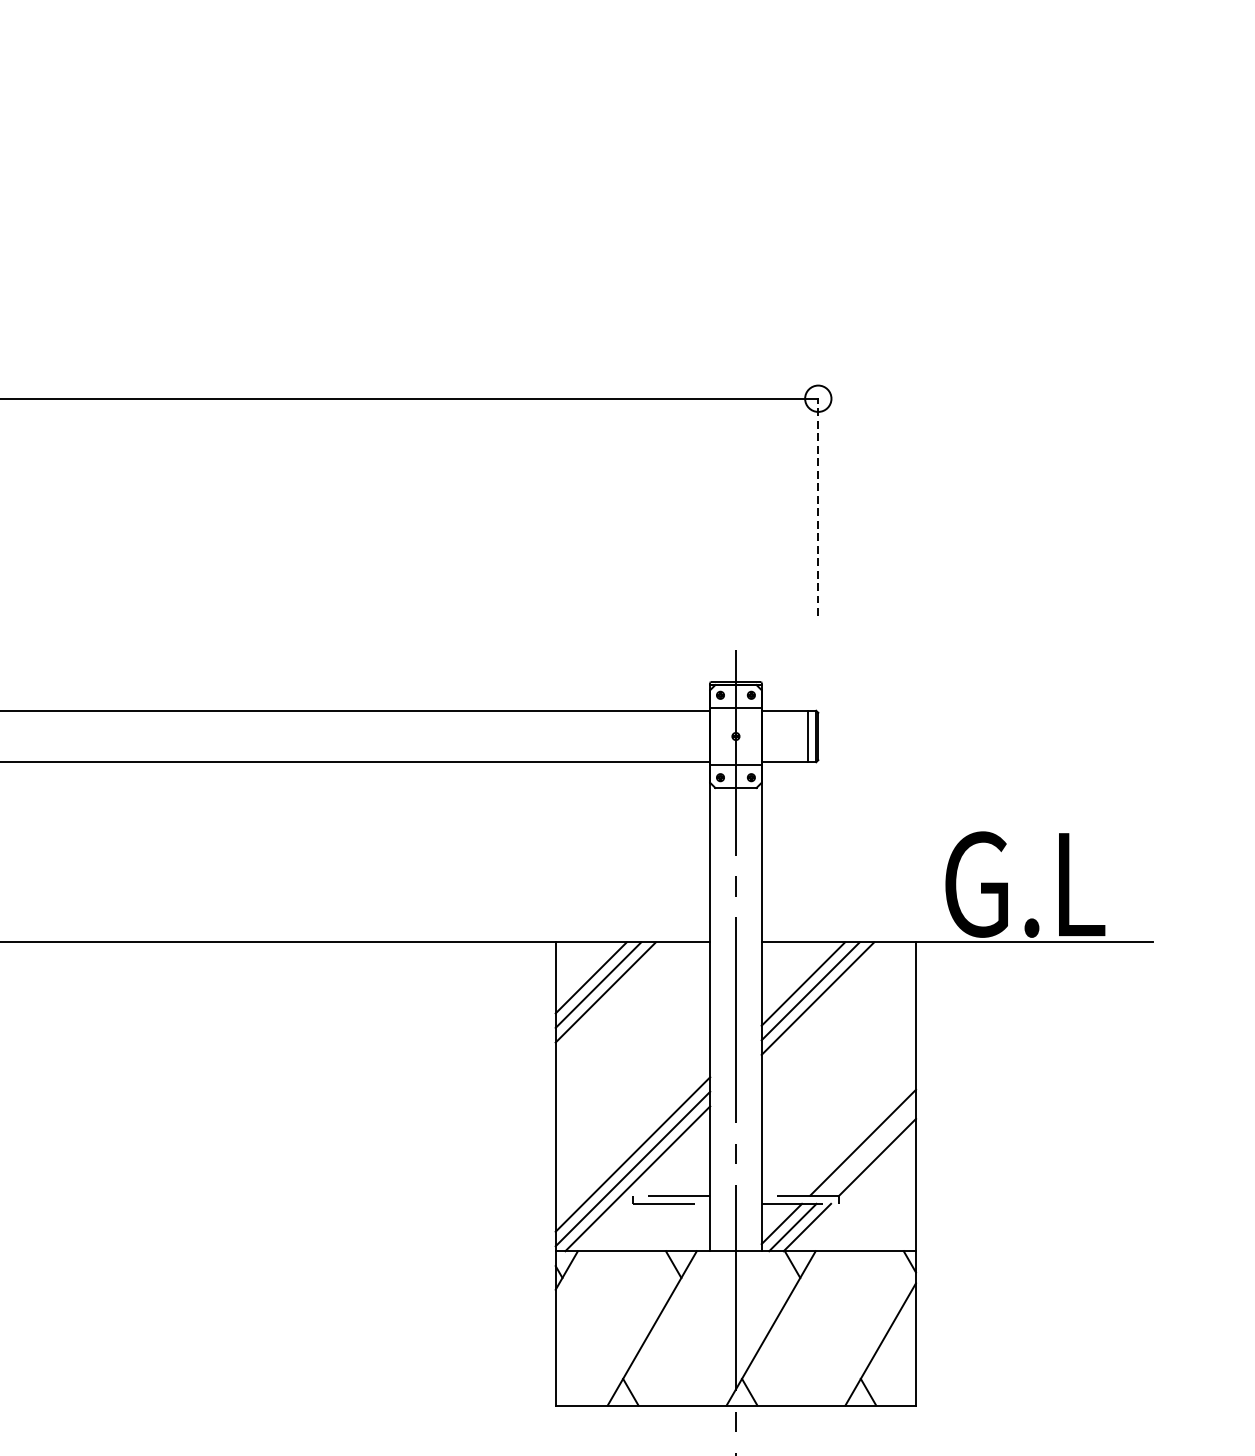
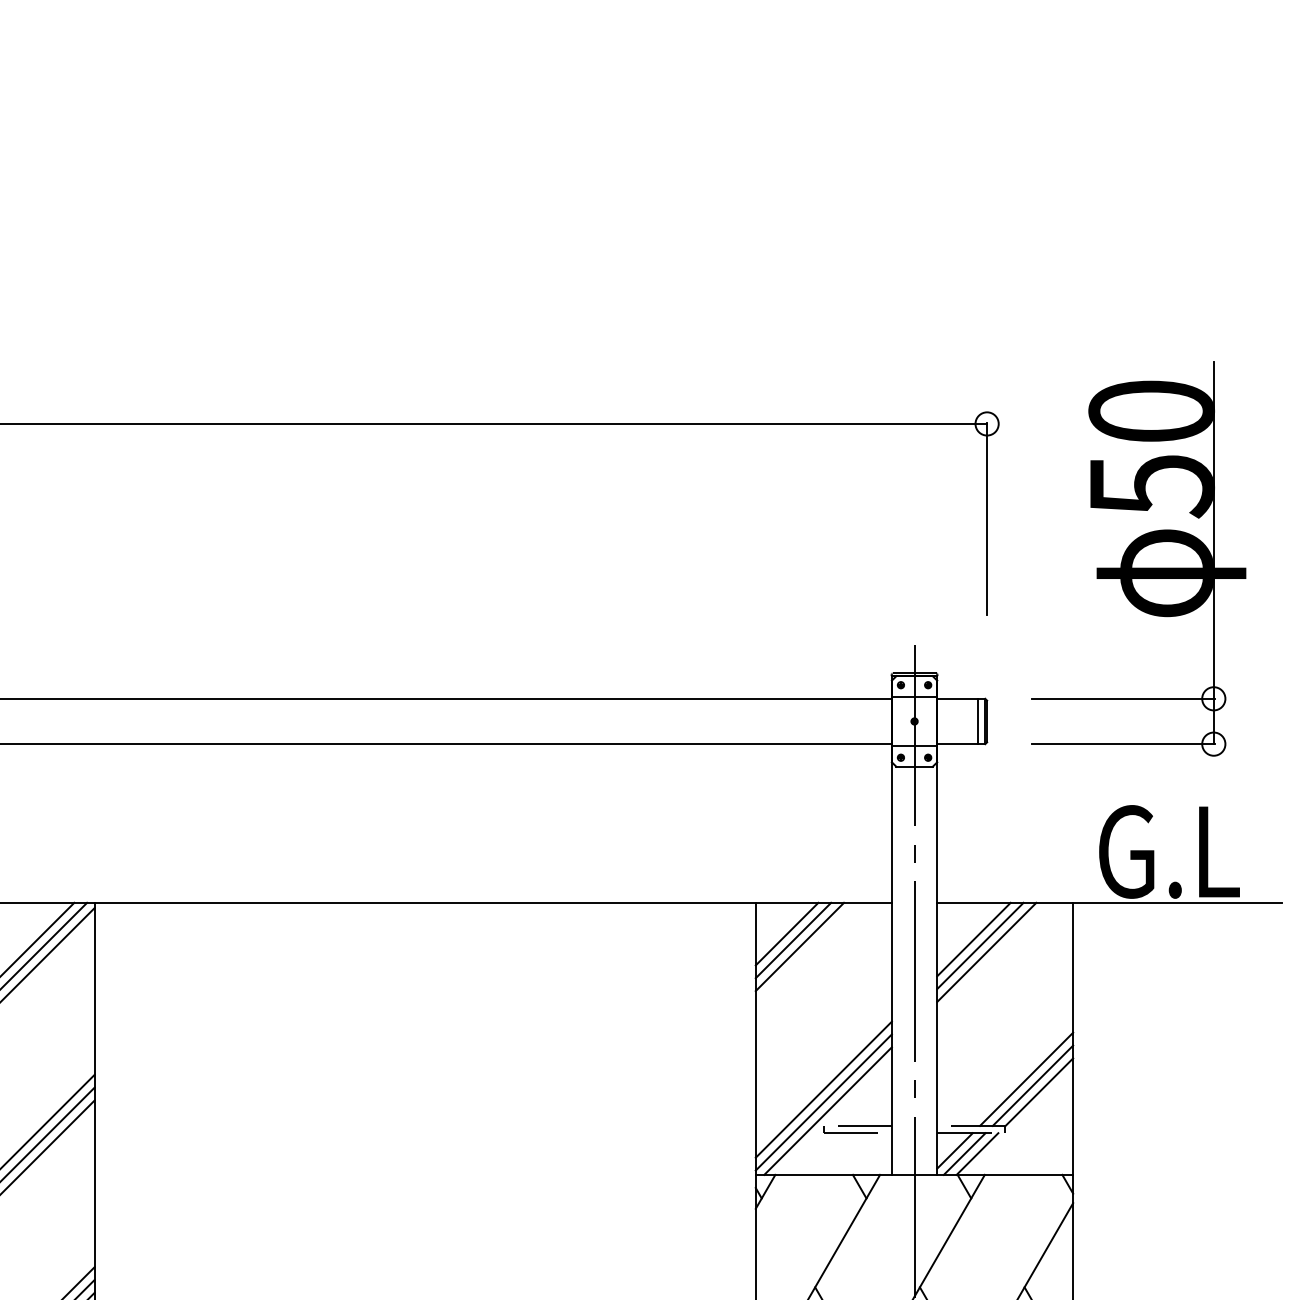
line: (818, 506) -> (987, 518), dashed -> solid
part: (990, 551) -> (1138, 558), added
line: (869, 1149) -> (1032, 1085), added

